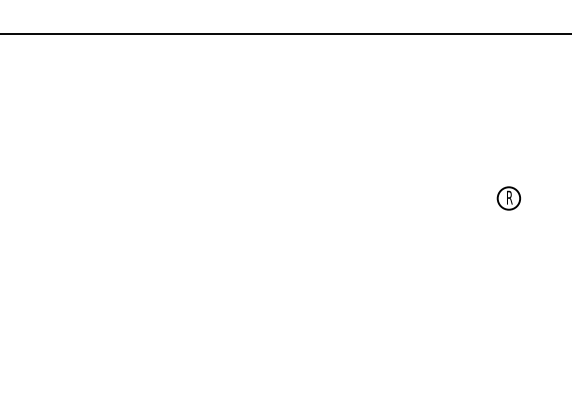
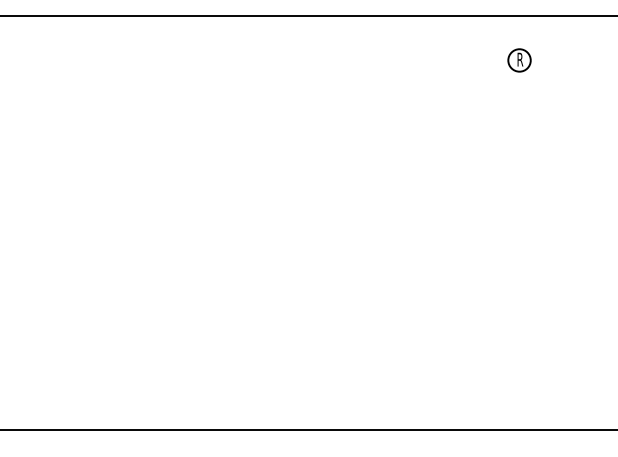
part: (508, 198) -> (519, 60), moved

